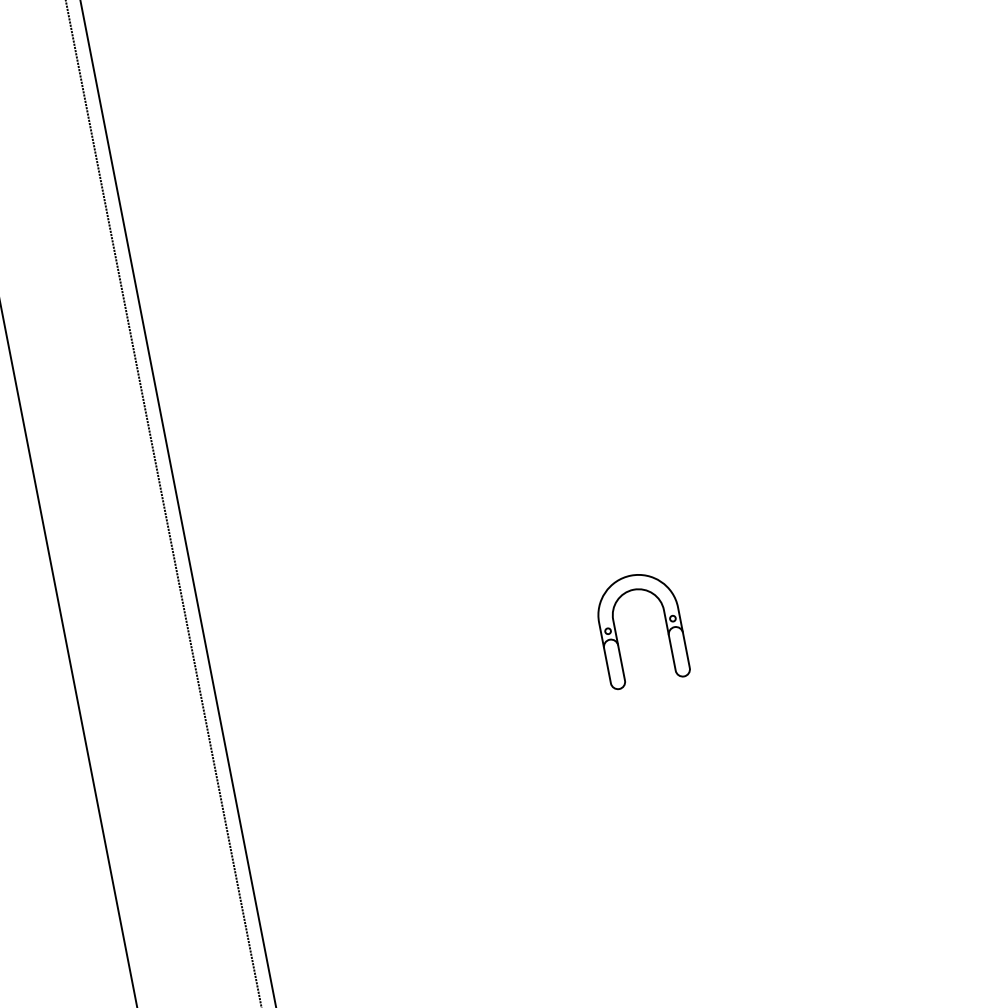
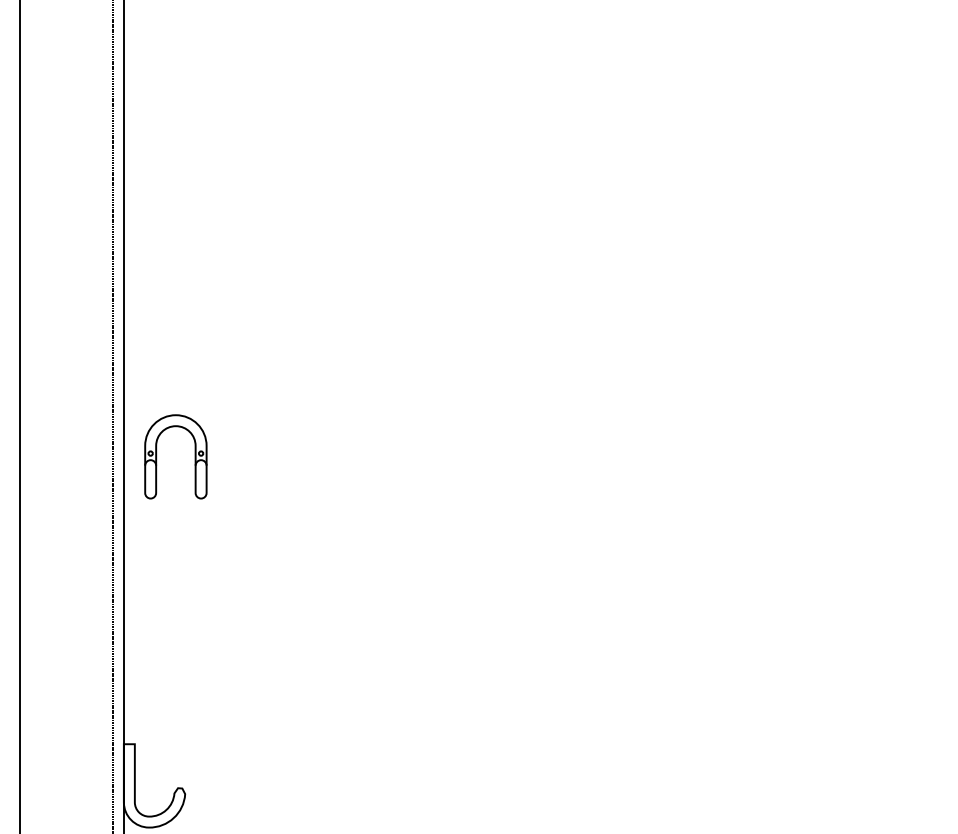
part: (617, 633) -> (157, 456), moved

